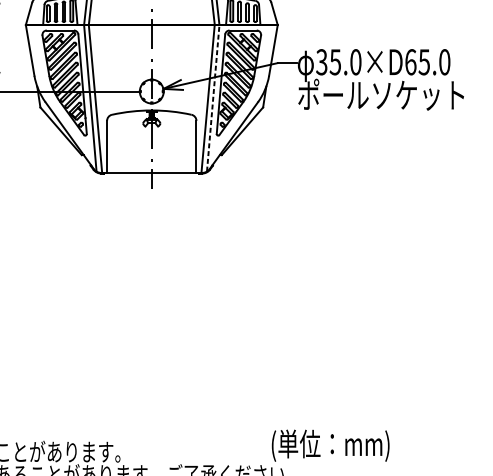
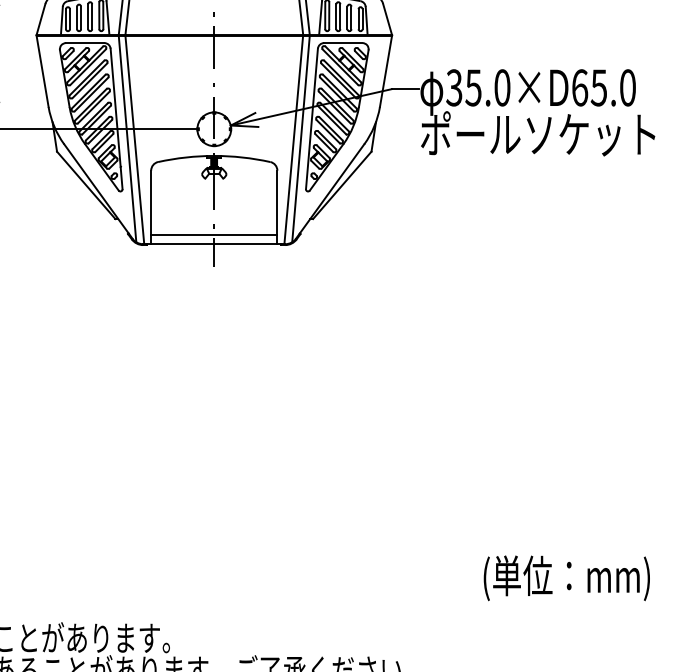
line: (213, 98) -> (301, 138), dashed -> solid
line: (151, 166) -> (214, 235), added
text: (330, 445) -> (566, 578), moved

